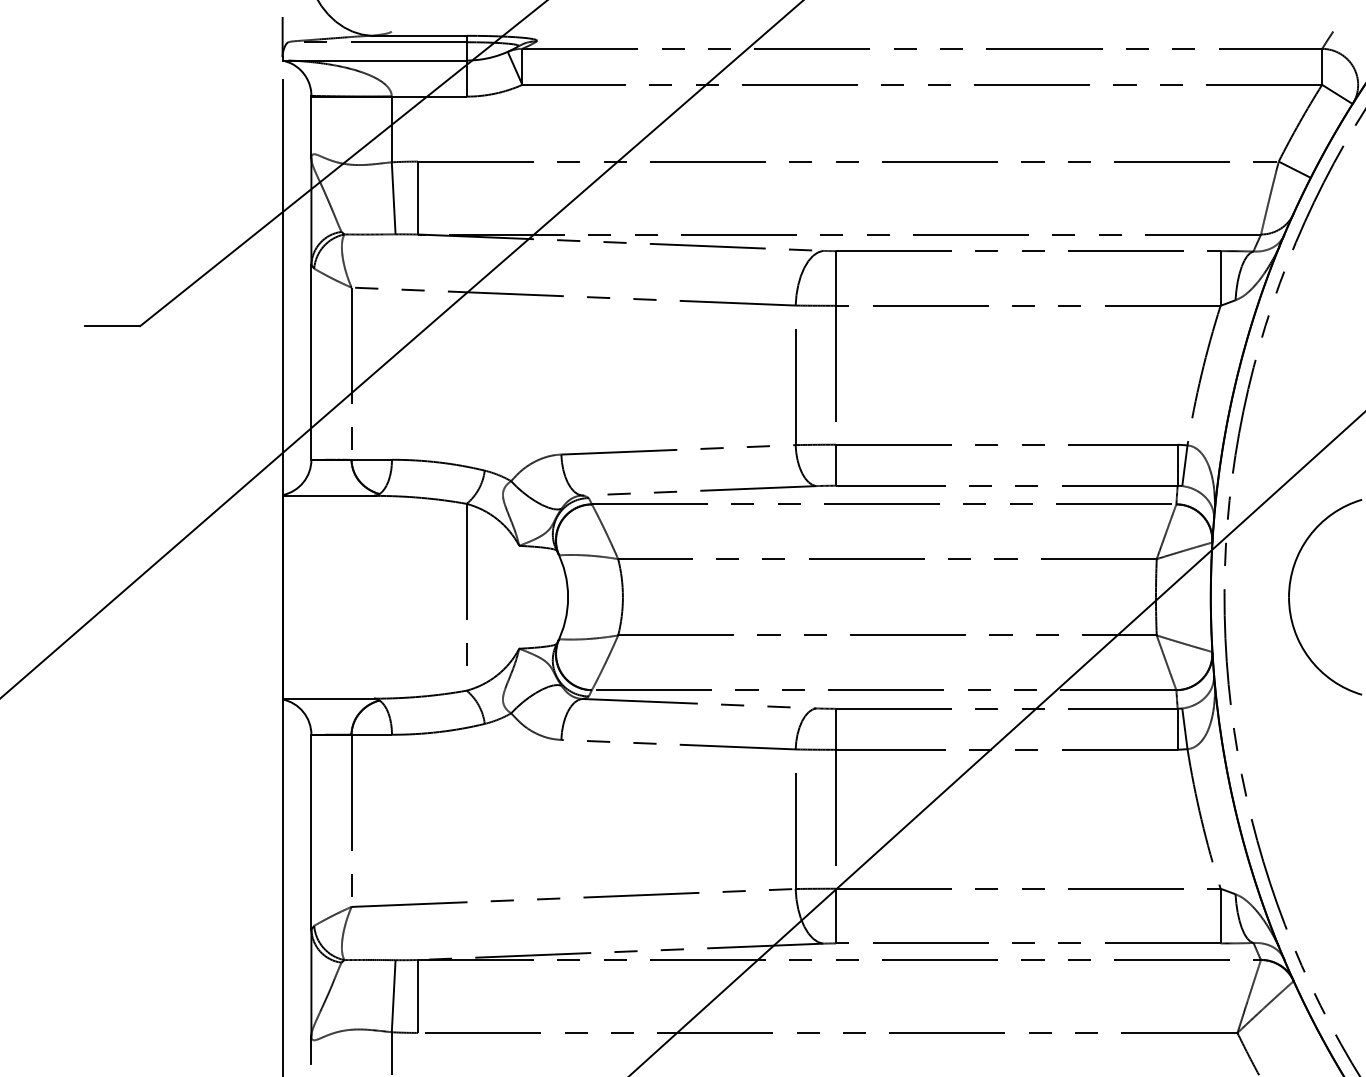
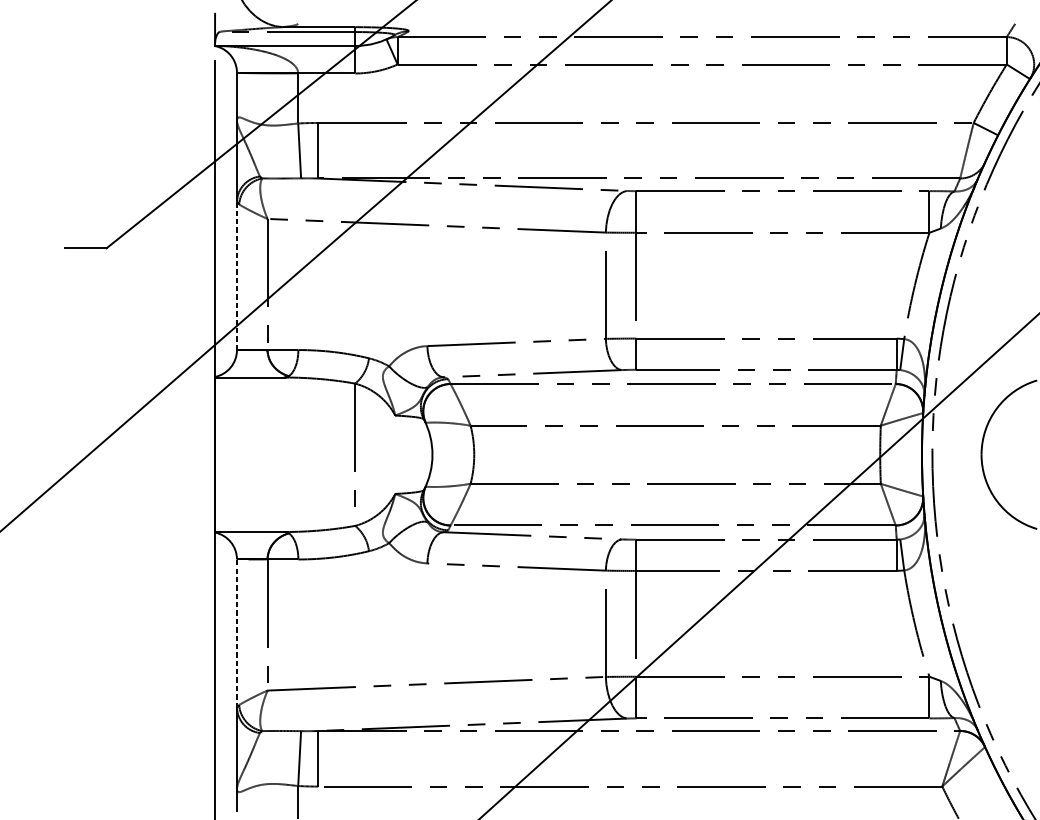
line: (311, 361) -> (237, 275), solid -> dashed
line: (311, 831) -> (237, 633), solid -> dashed

